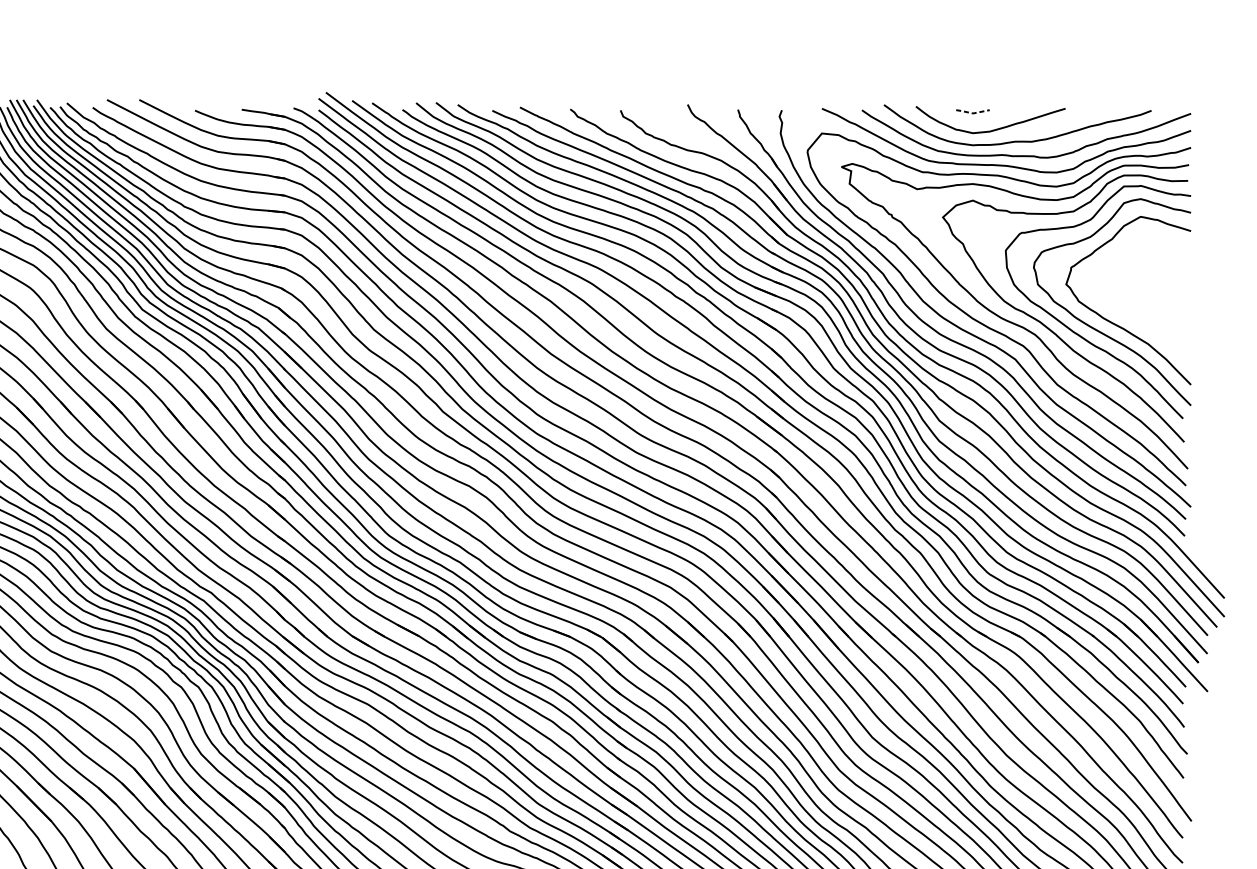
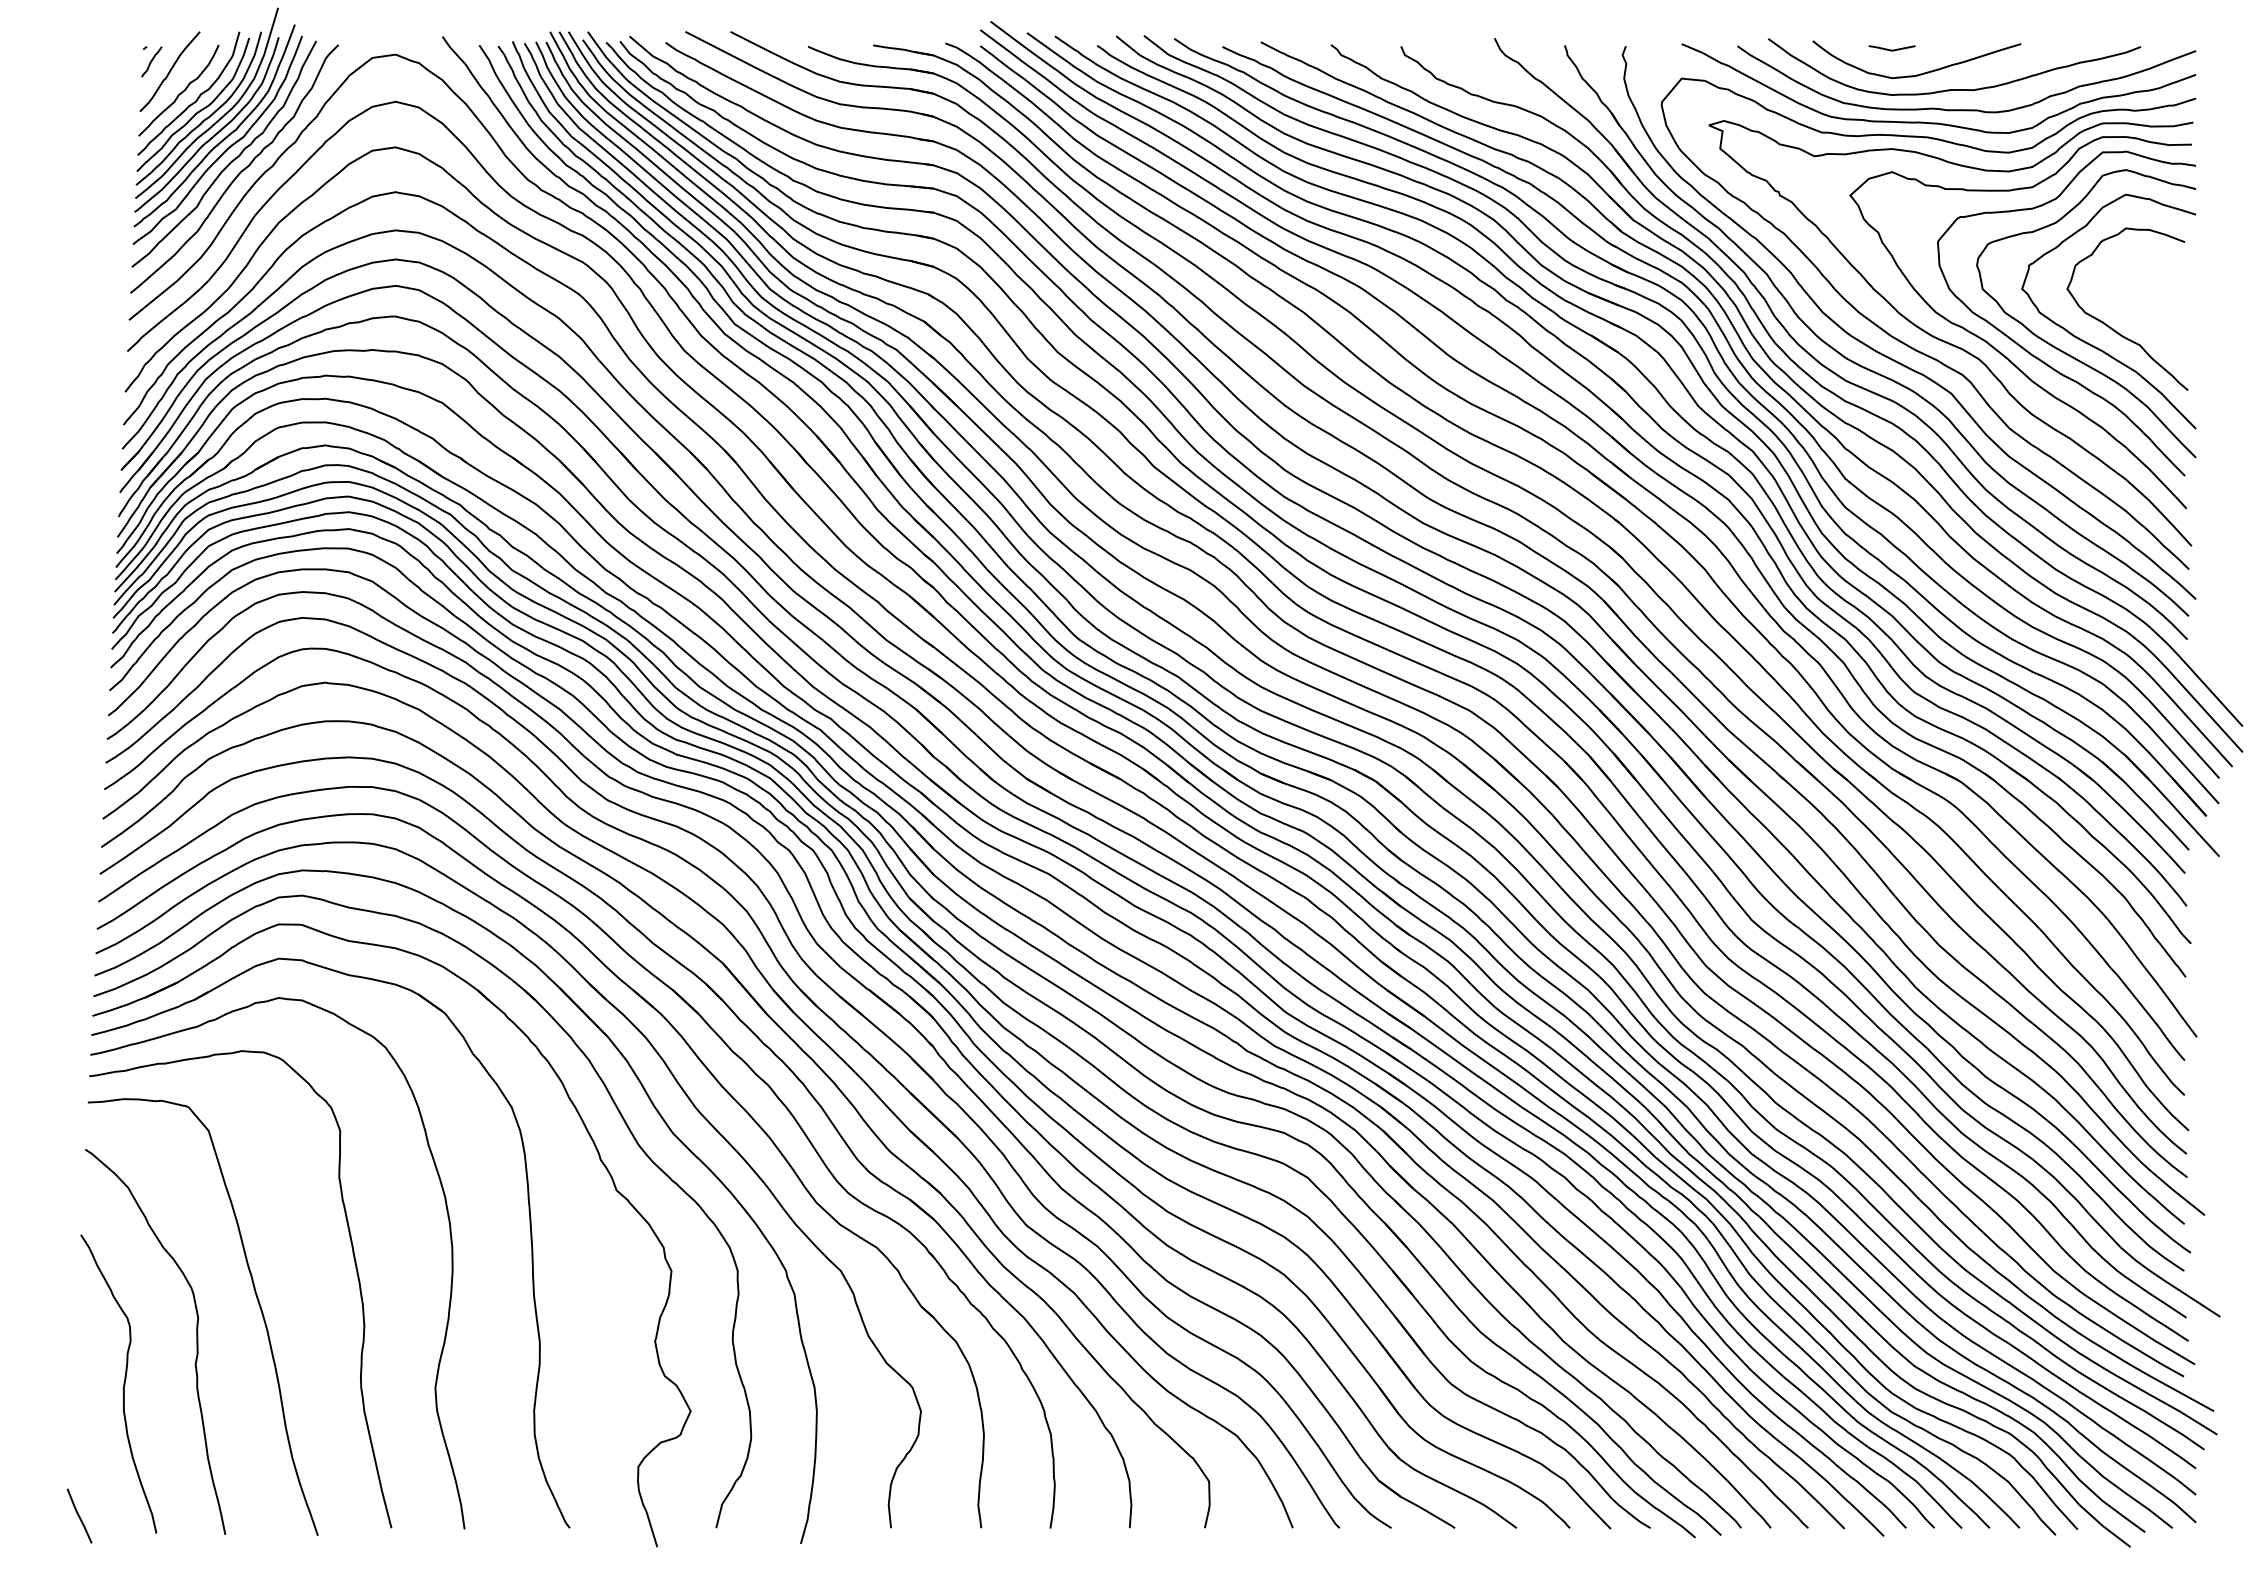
line: (973, 113) -> (1892, 50), dashed -> solid
curve: (1131, 312) -> (2113, 328), added

